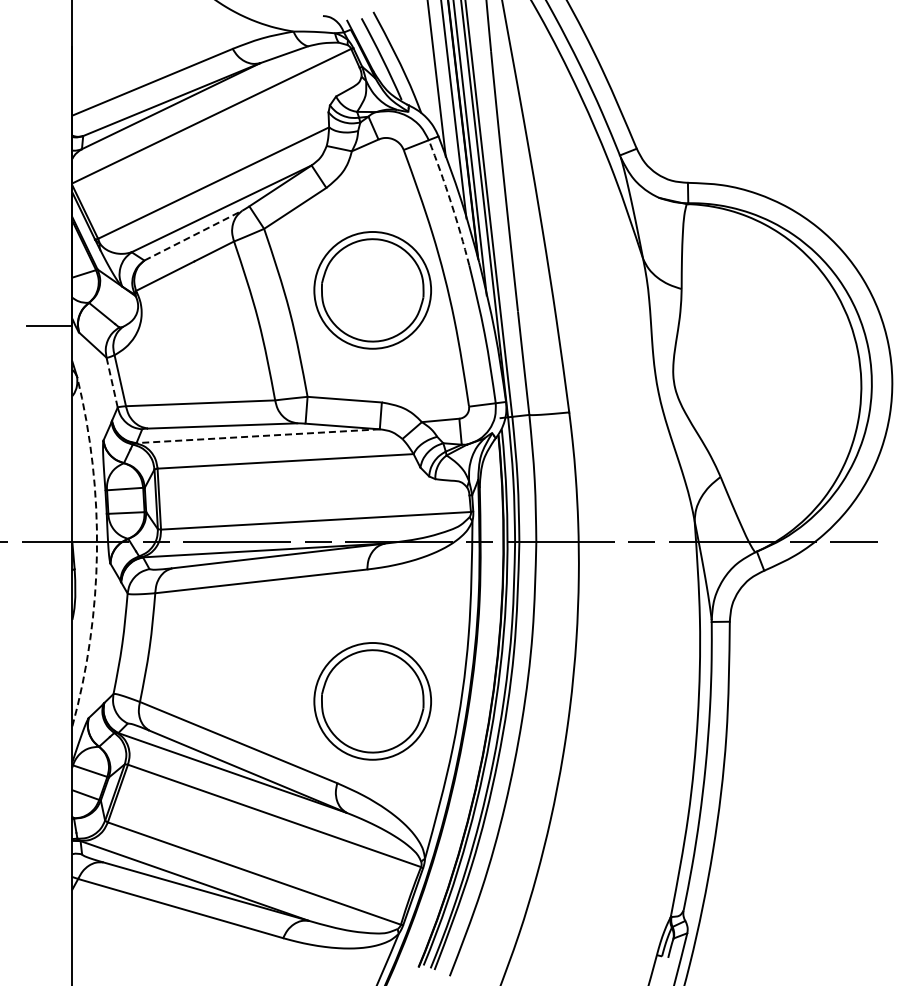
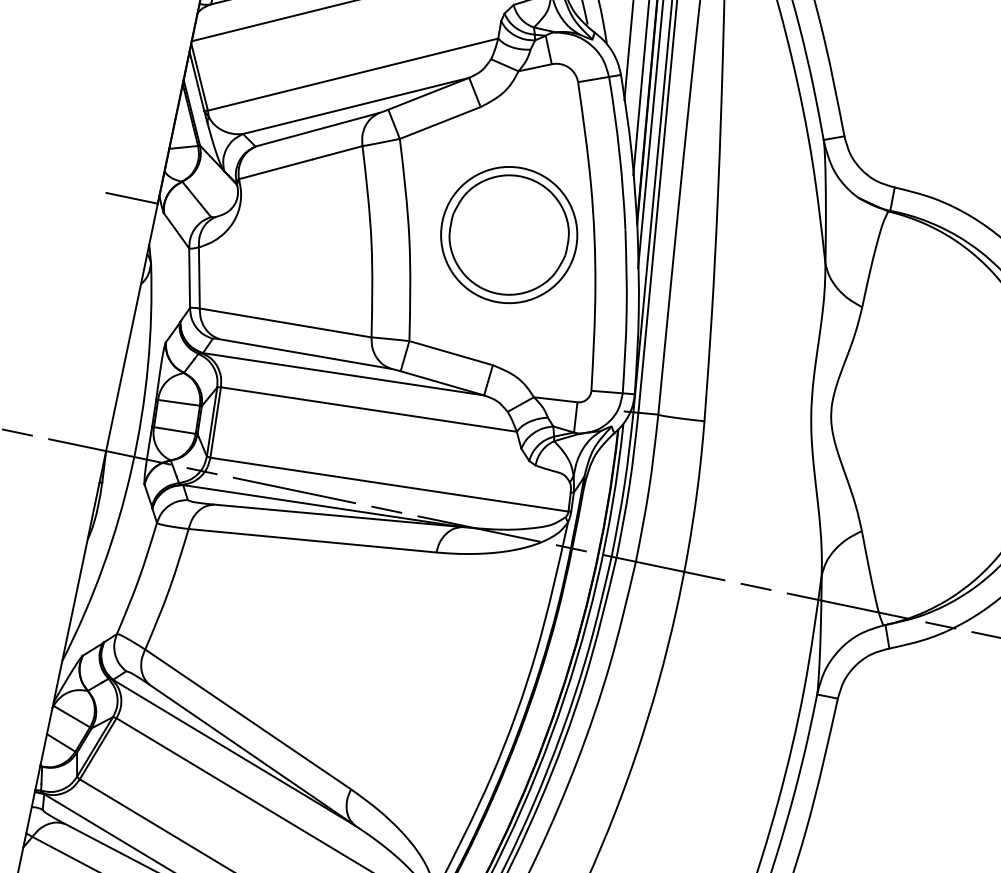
arc: (450, 202) -> (618, 153), dashed -> solid
line: (193, 235) -> (317, 129), dashed -> solid
line: (112, 382) -> (190, 278), dashed -> solid
line: (258, 436) -> (343, 374), dashed -> solid
arc: (96, 552) -> (131, 468), dashed -> solid
part: (372, 701) -> (410, 704), removed

